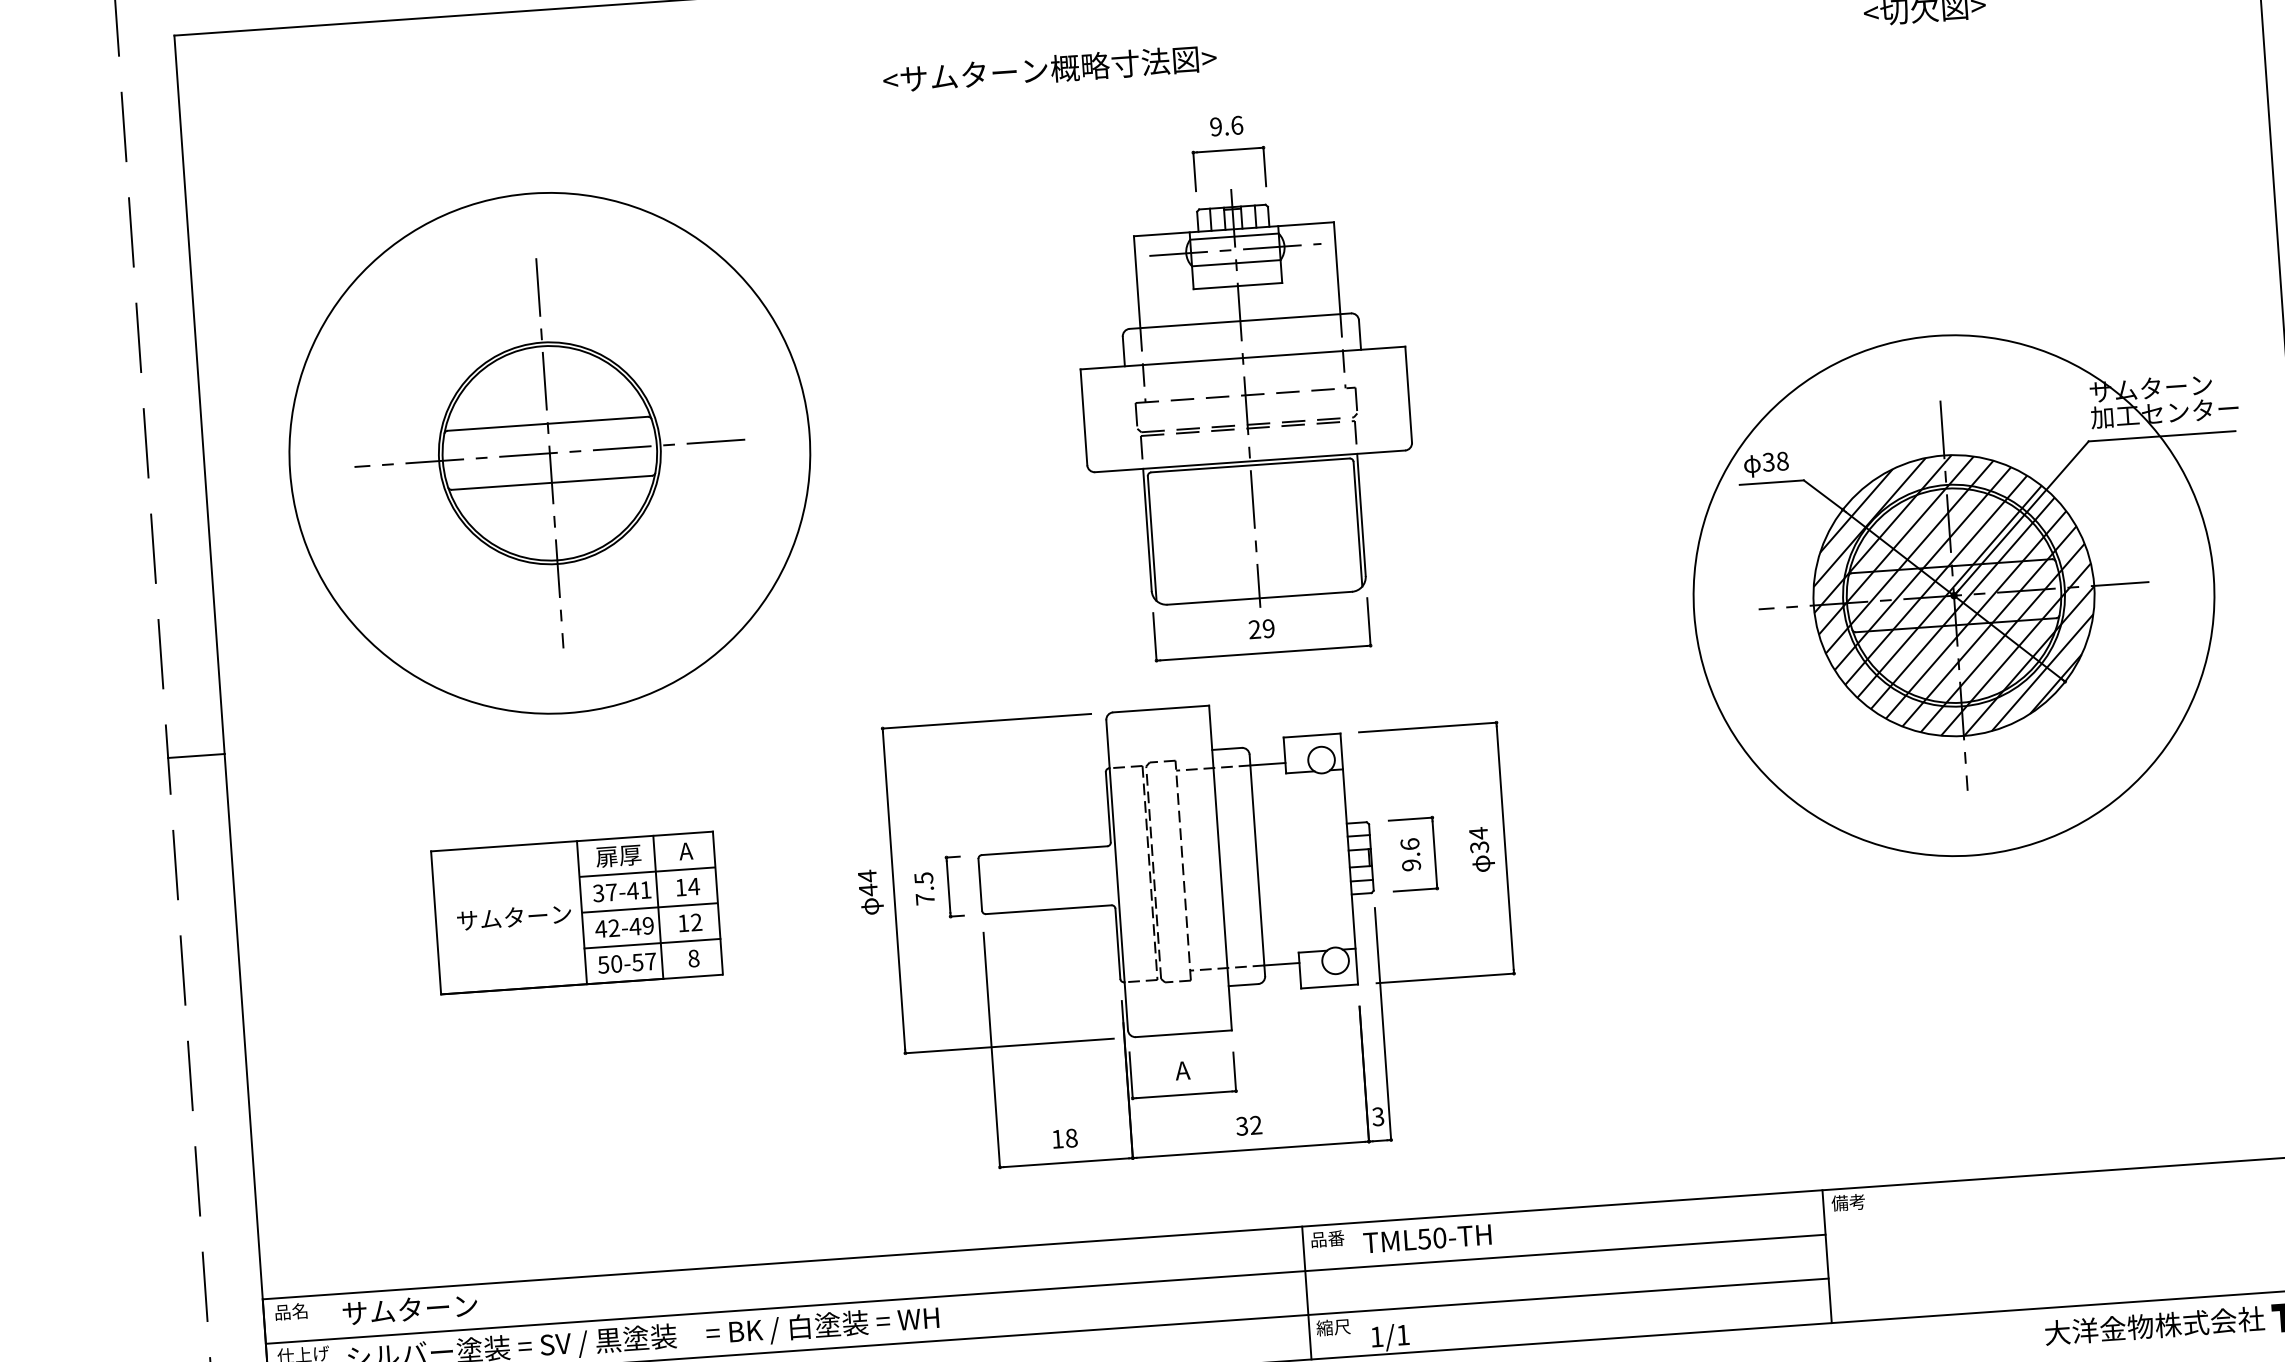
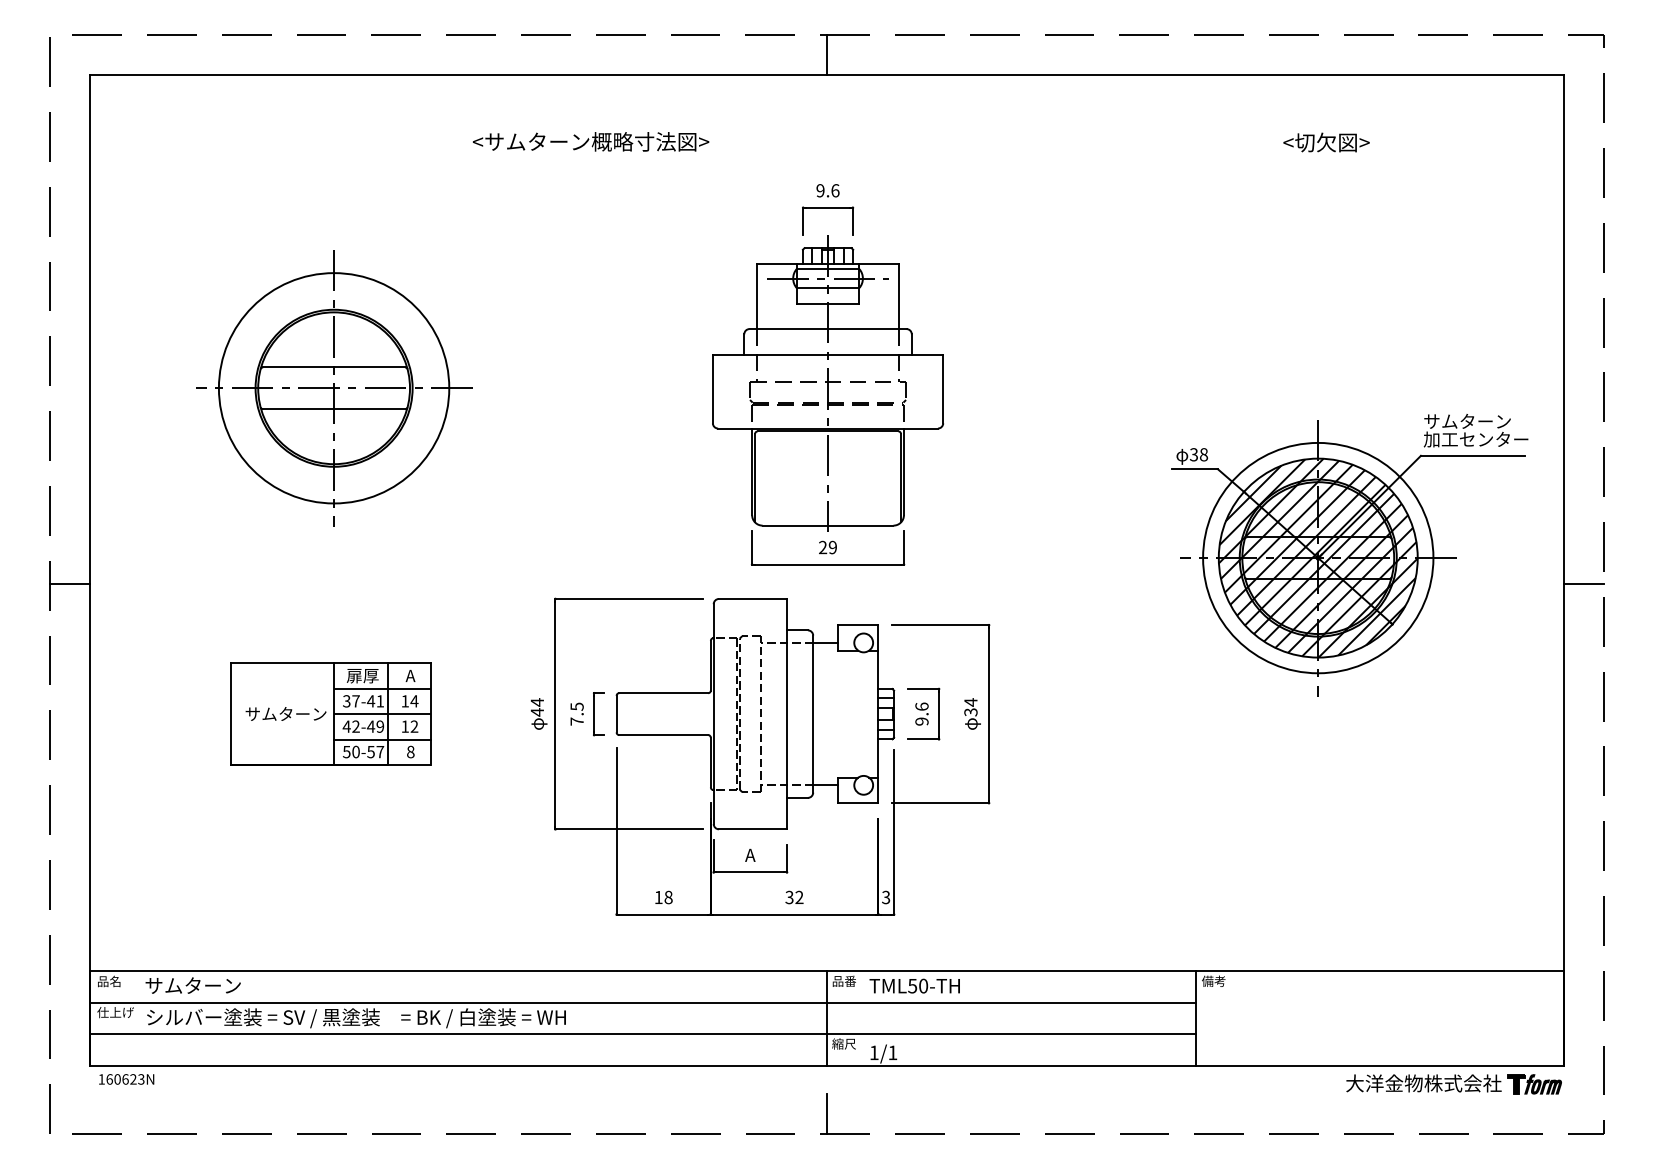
text: (1050, 68) -> (591, 141), moved
circle: (549, 453) -> (333, 388), size x0.62
circle: (1954, 594) -> (1318, 557), size x0.62

